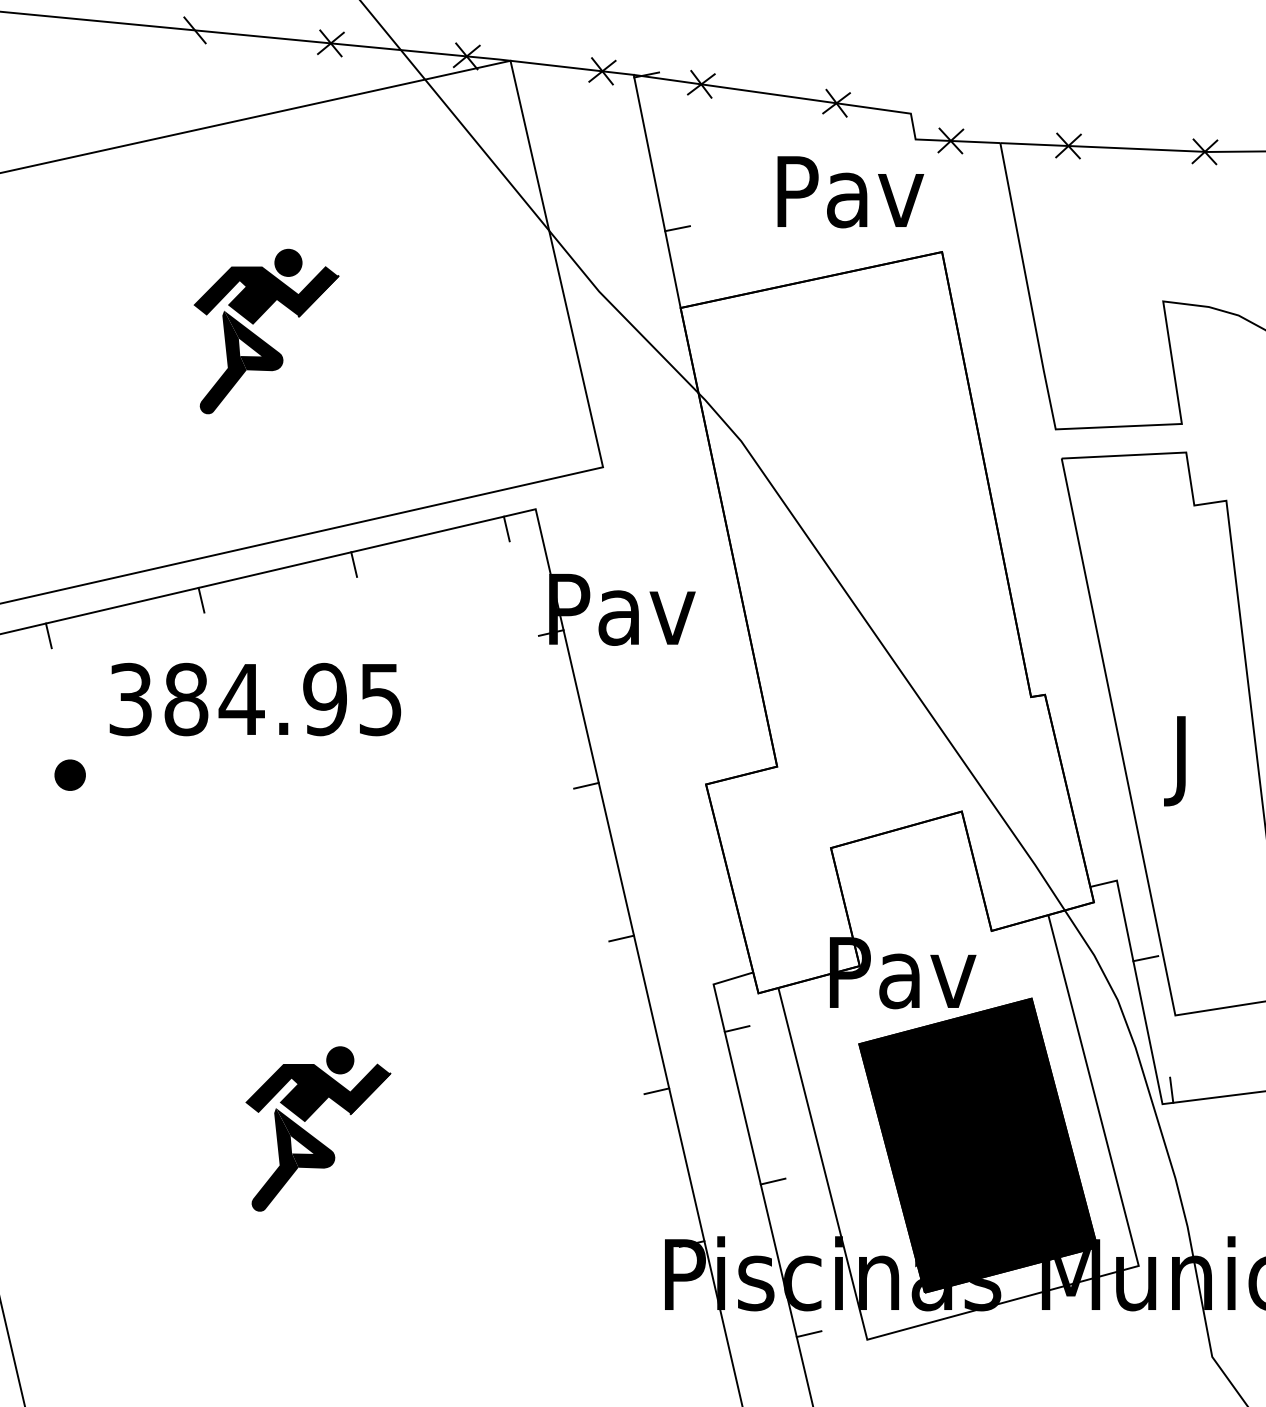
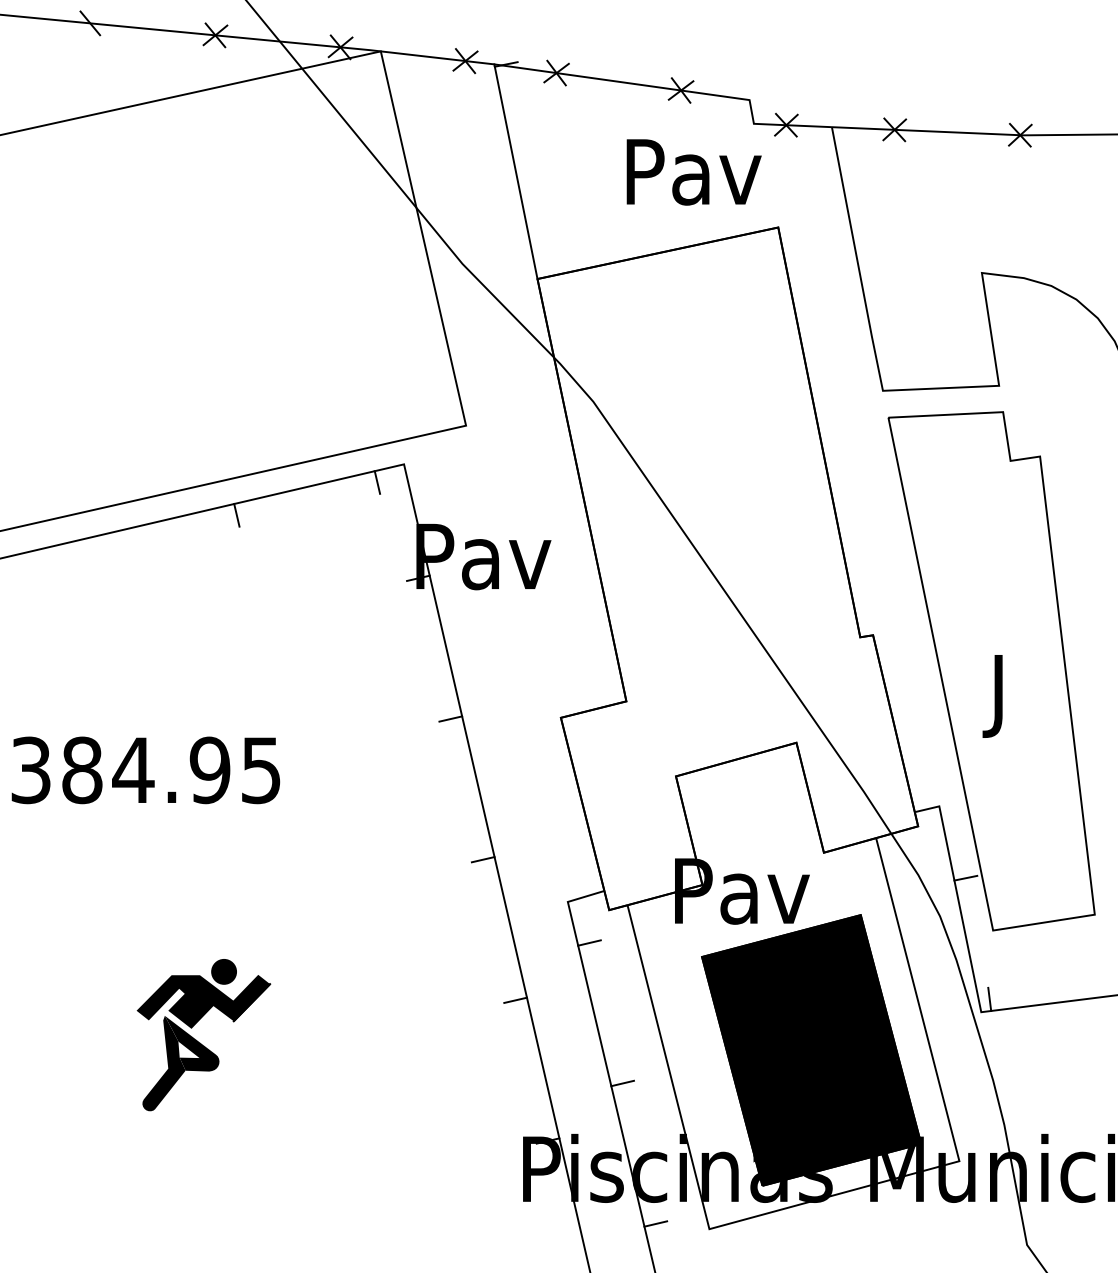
line: (677, 228) -> (534, 205), removed
part: (262, 339) -> (152, 308), removed
line: (201, 599) -> (96, 547), removed
text: (255, 699) -> (146, 770), moved

